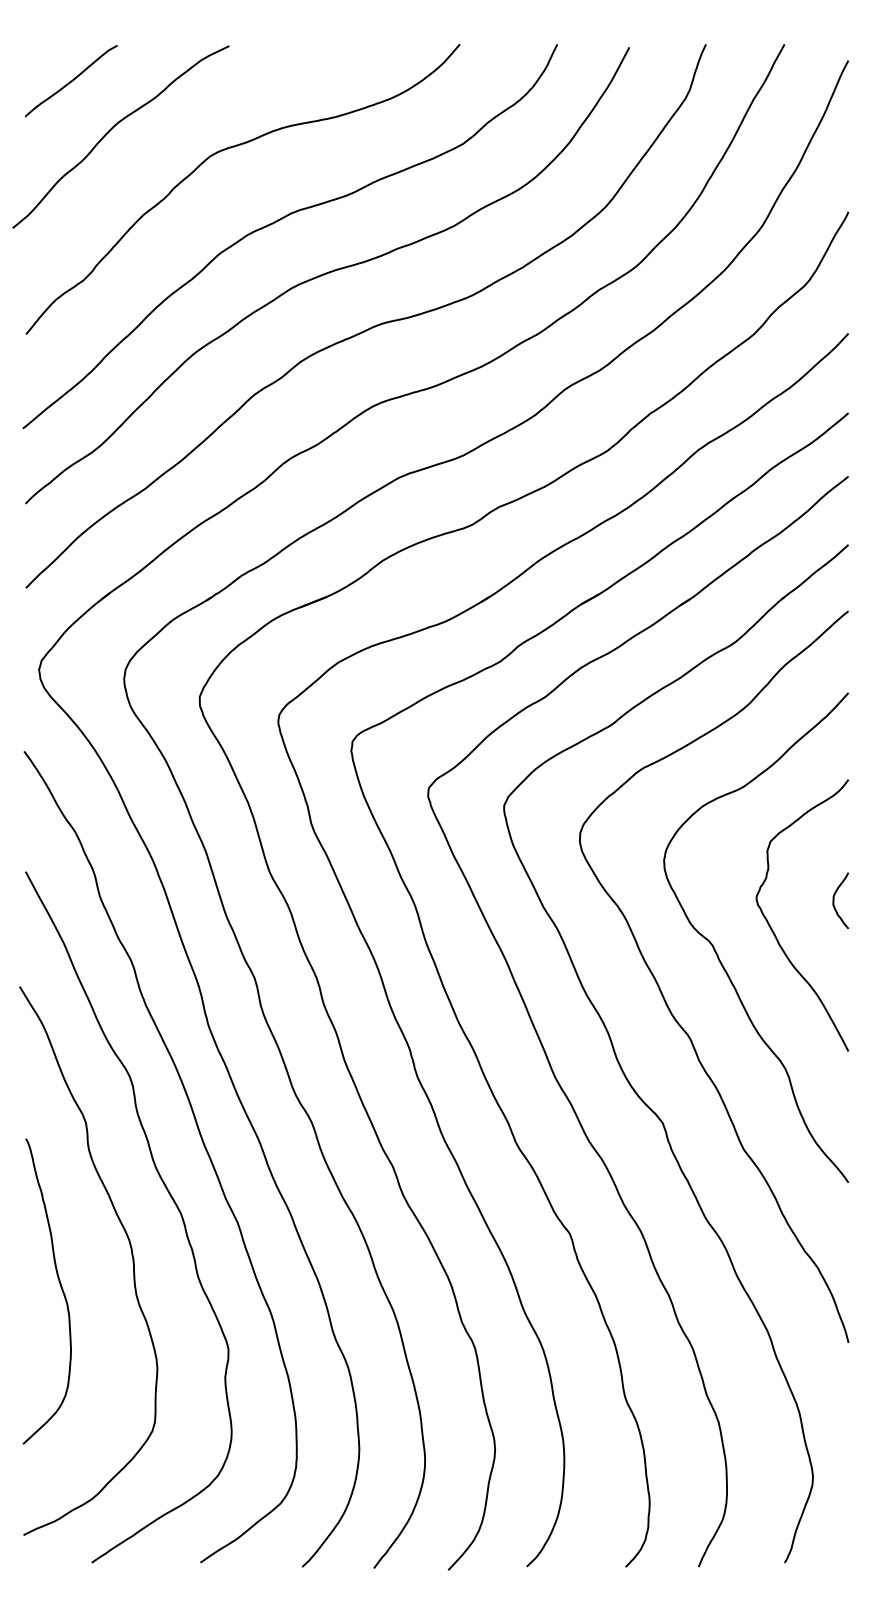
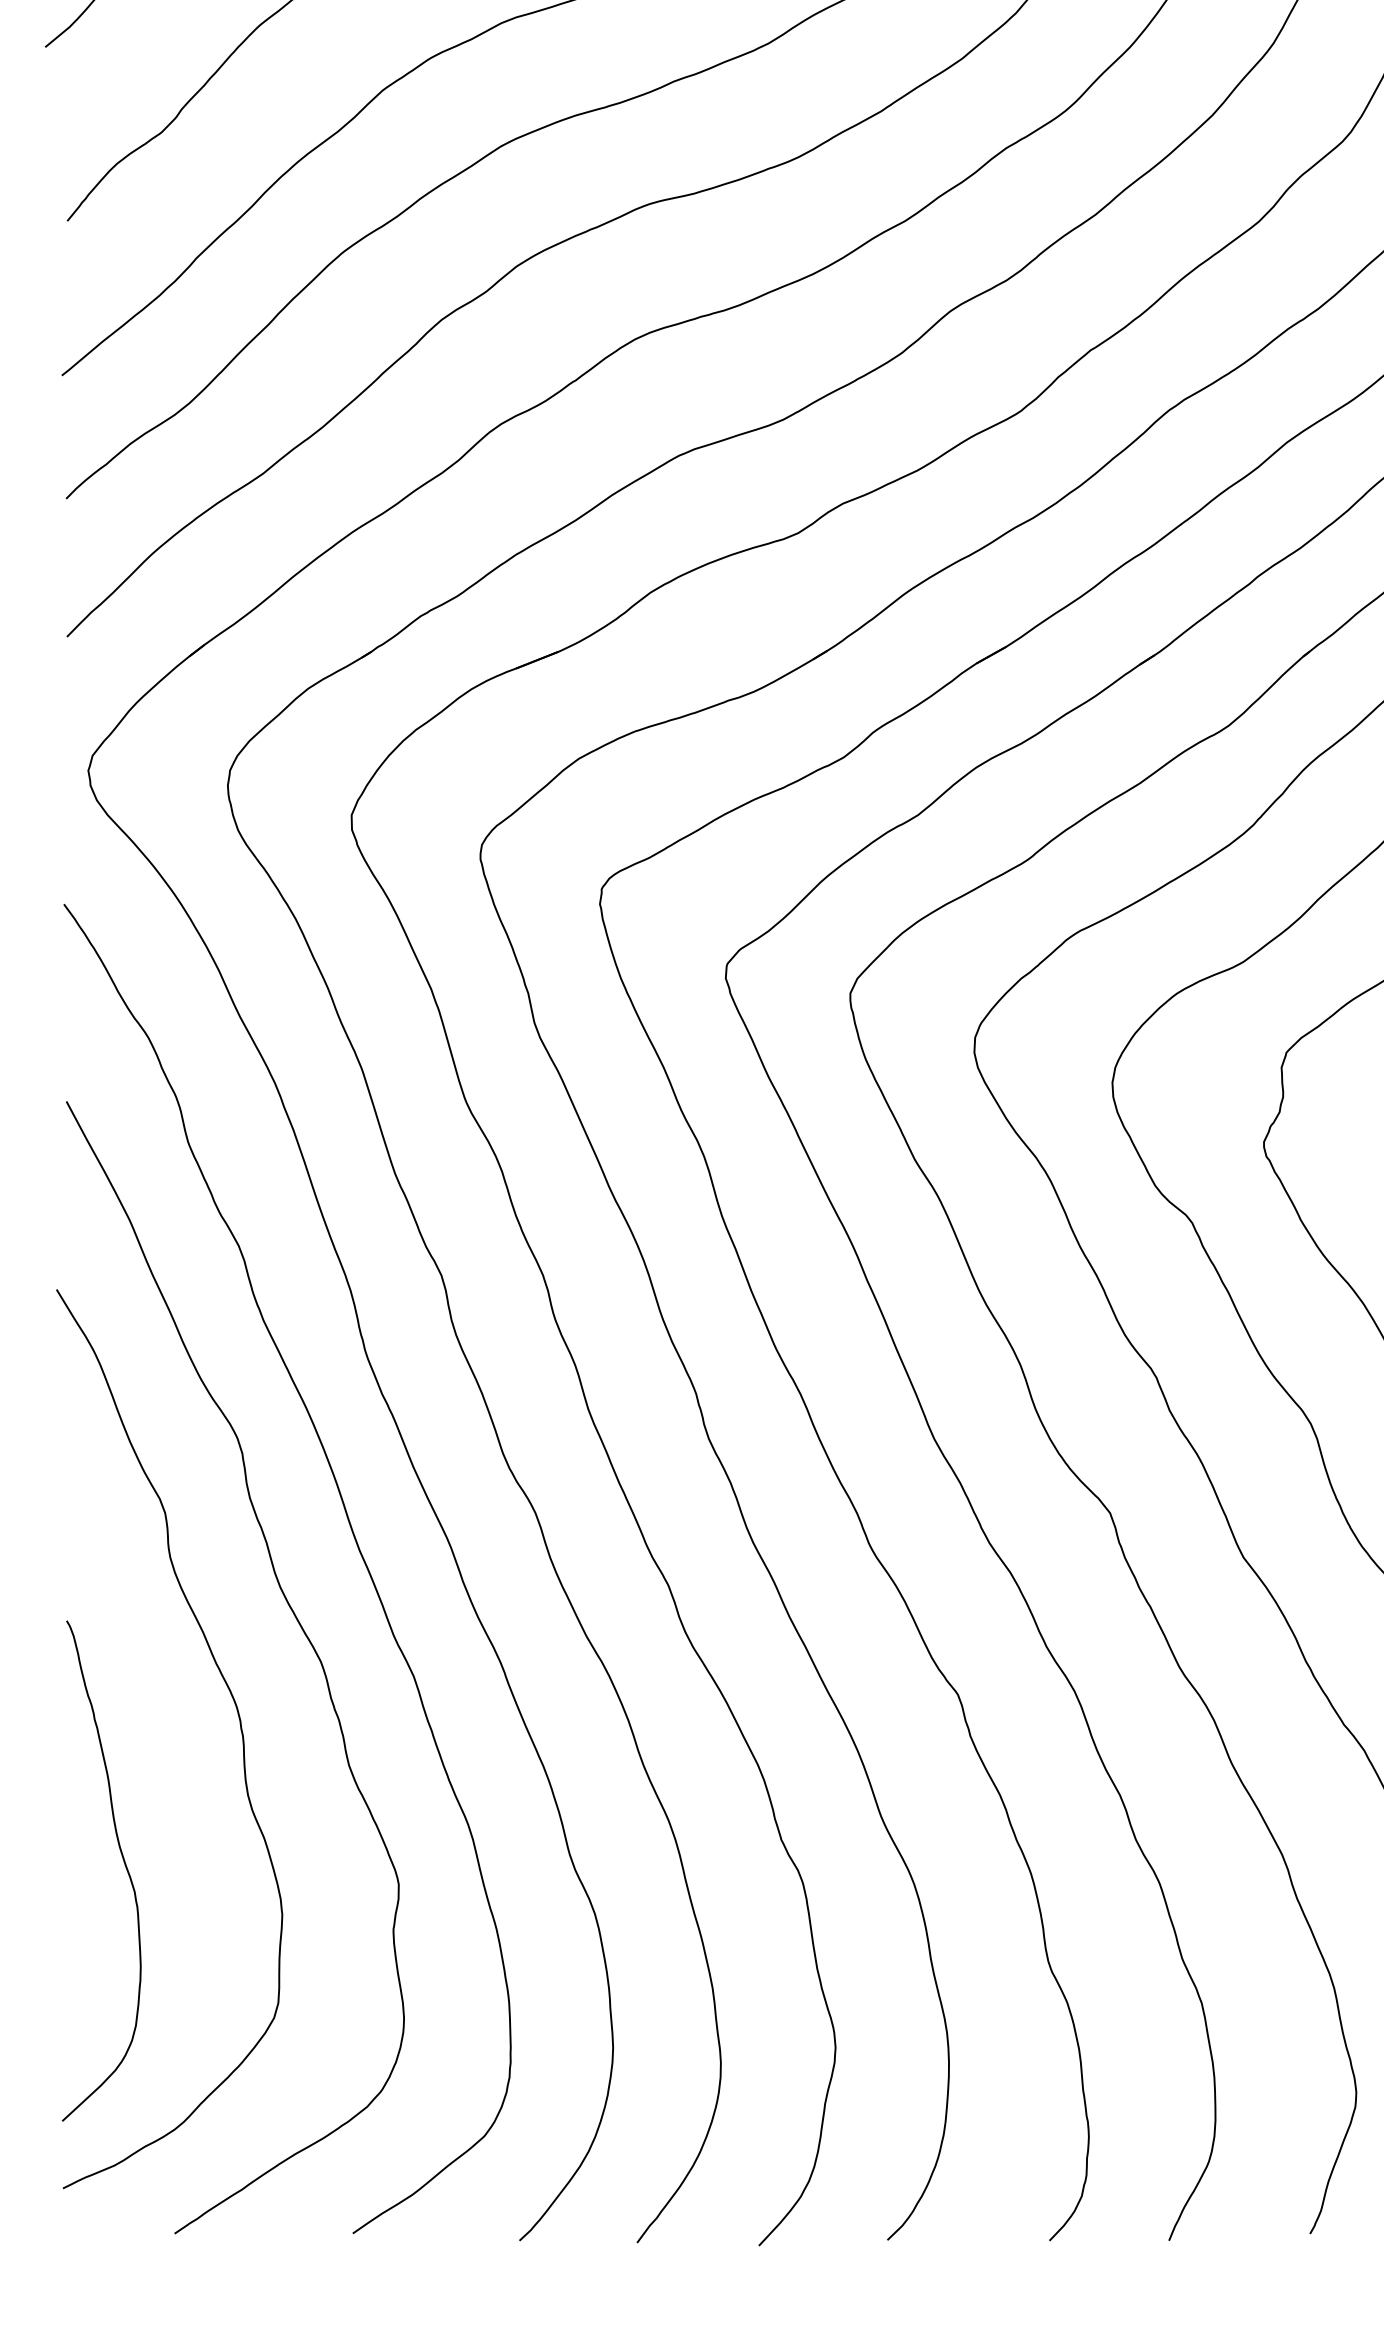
curve: (60, 1287) -> (123, 1864), moved

